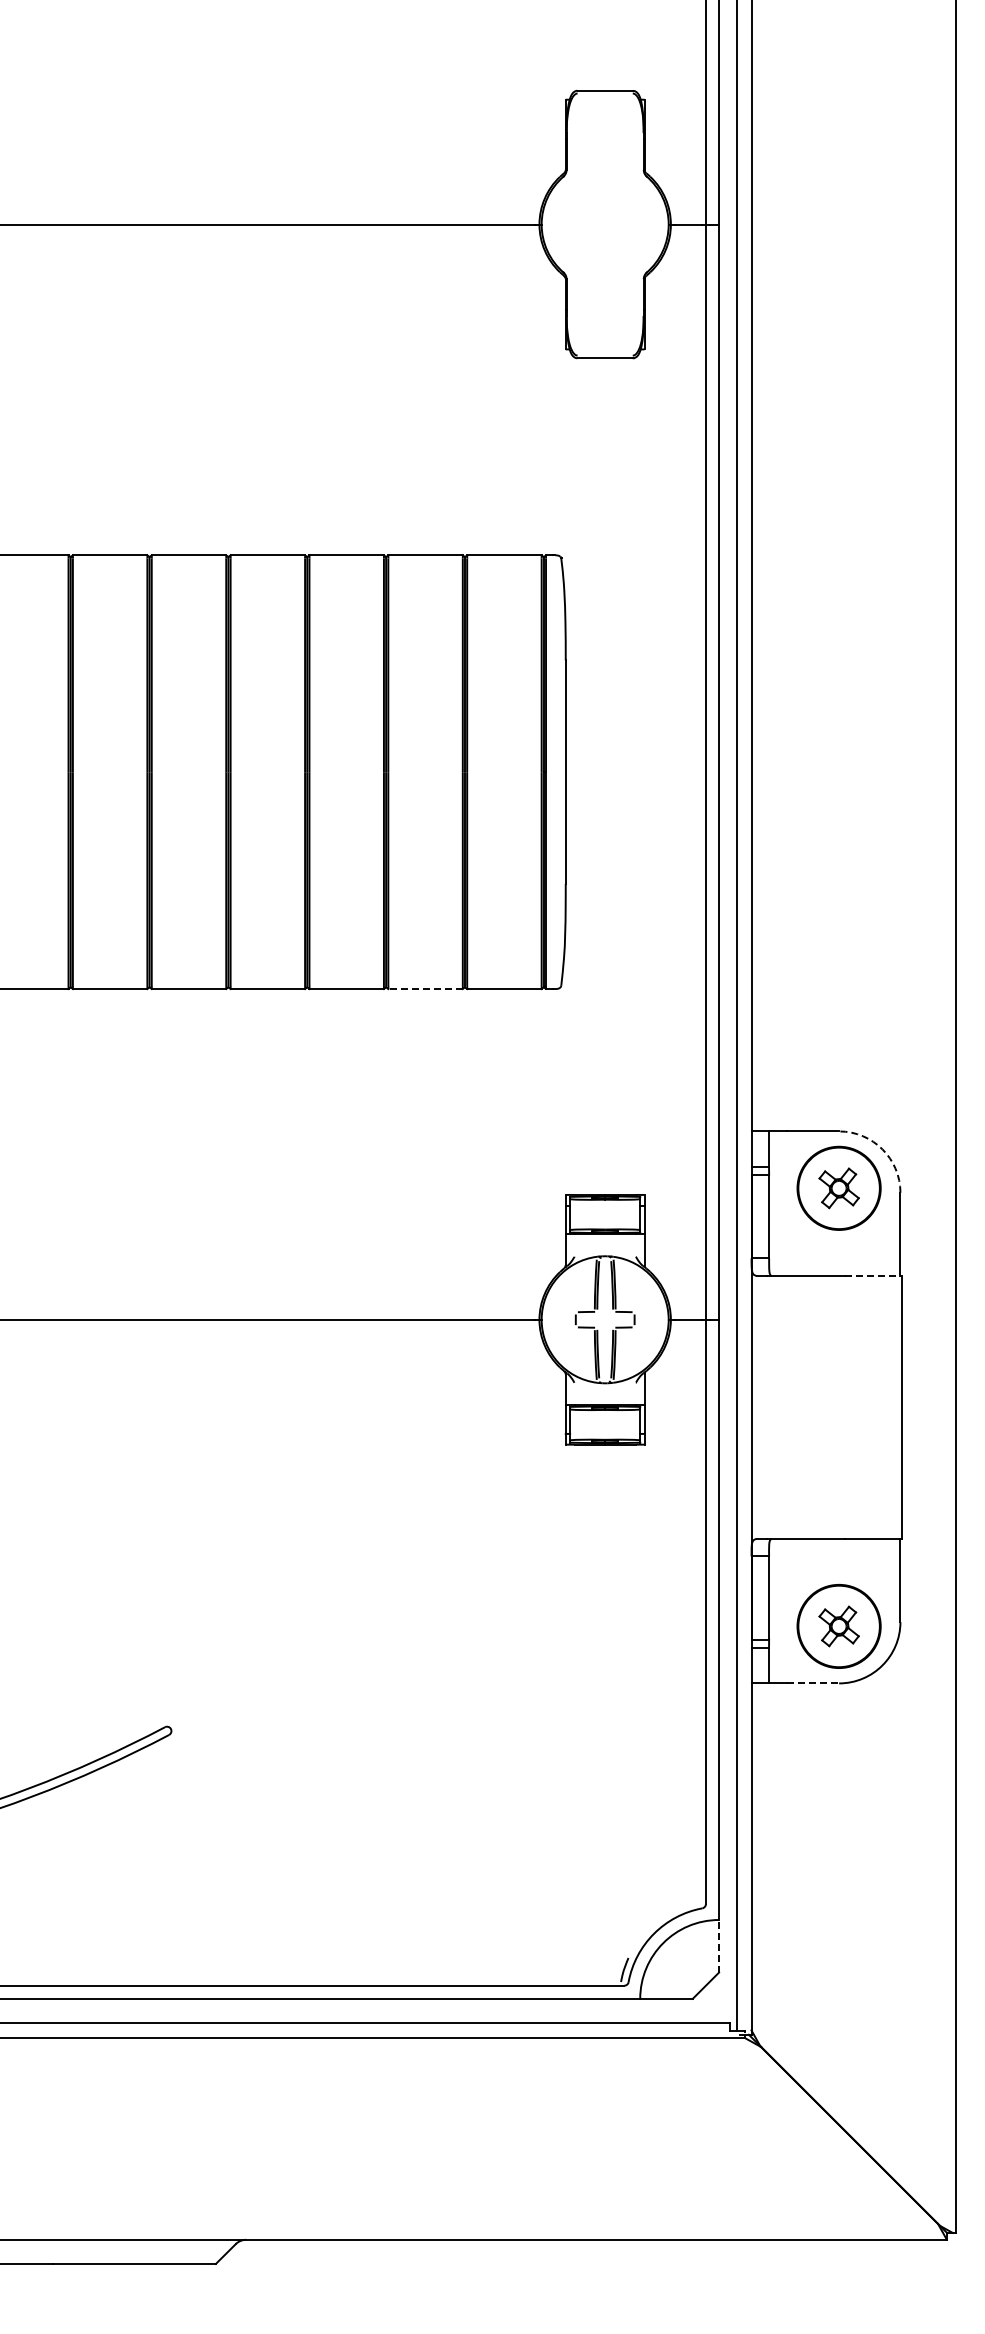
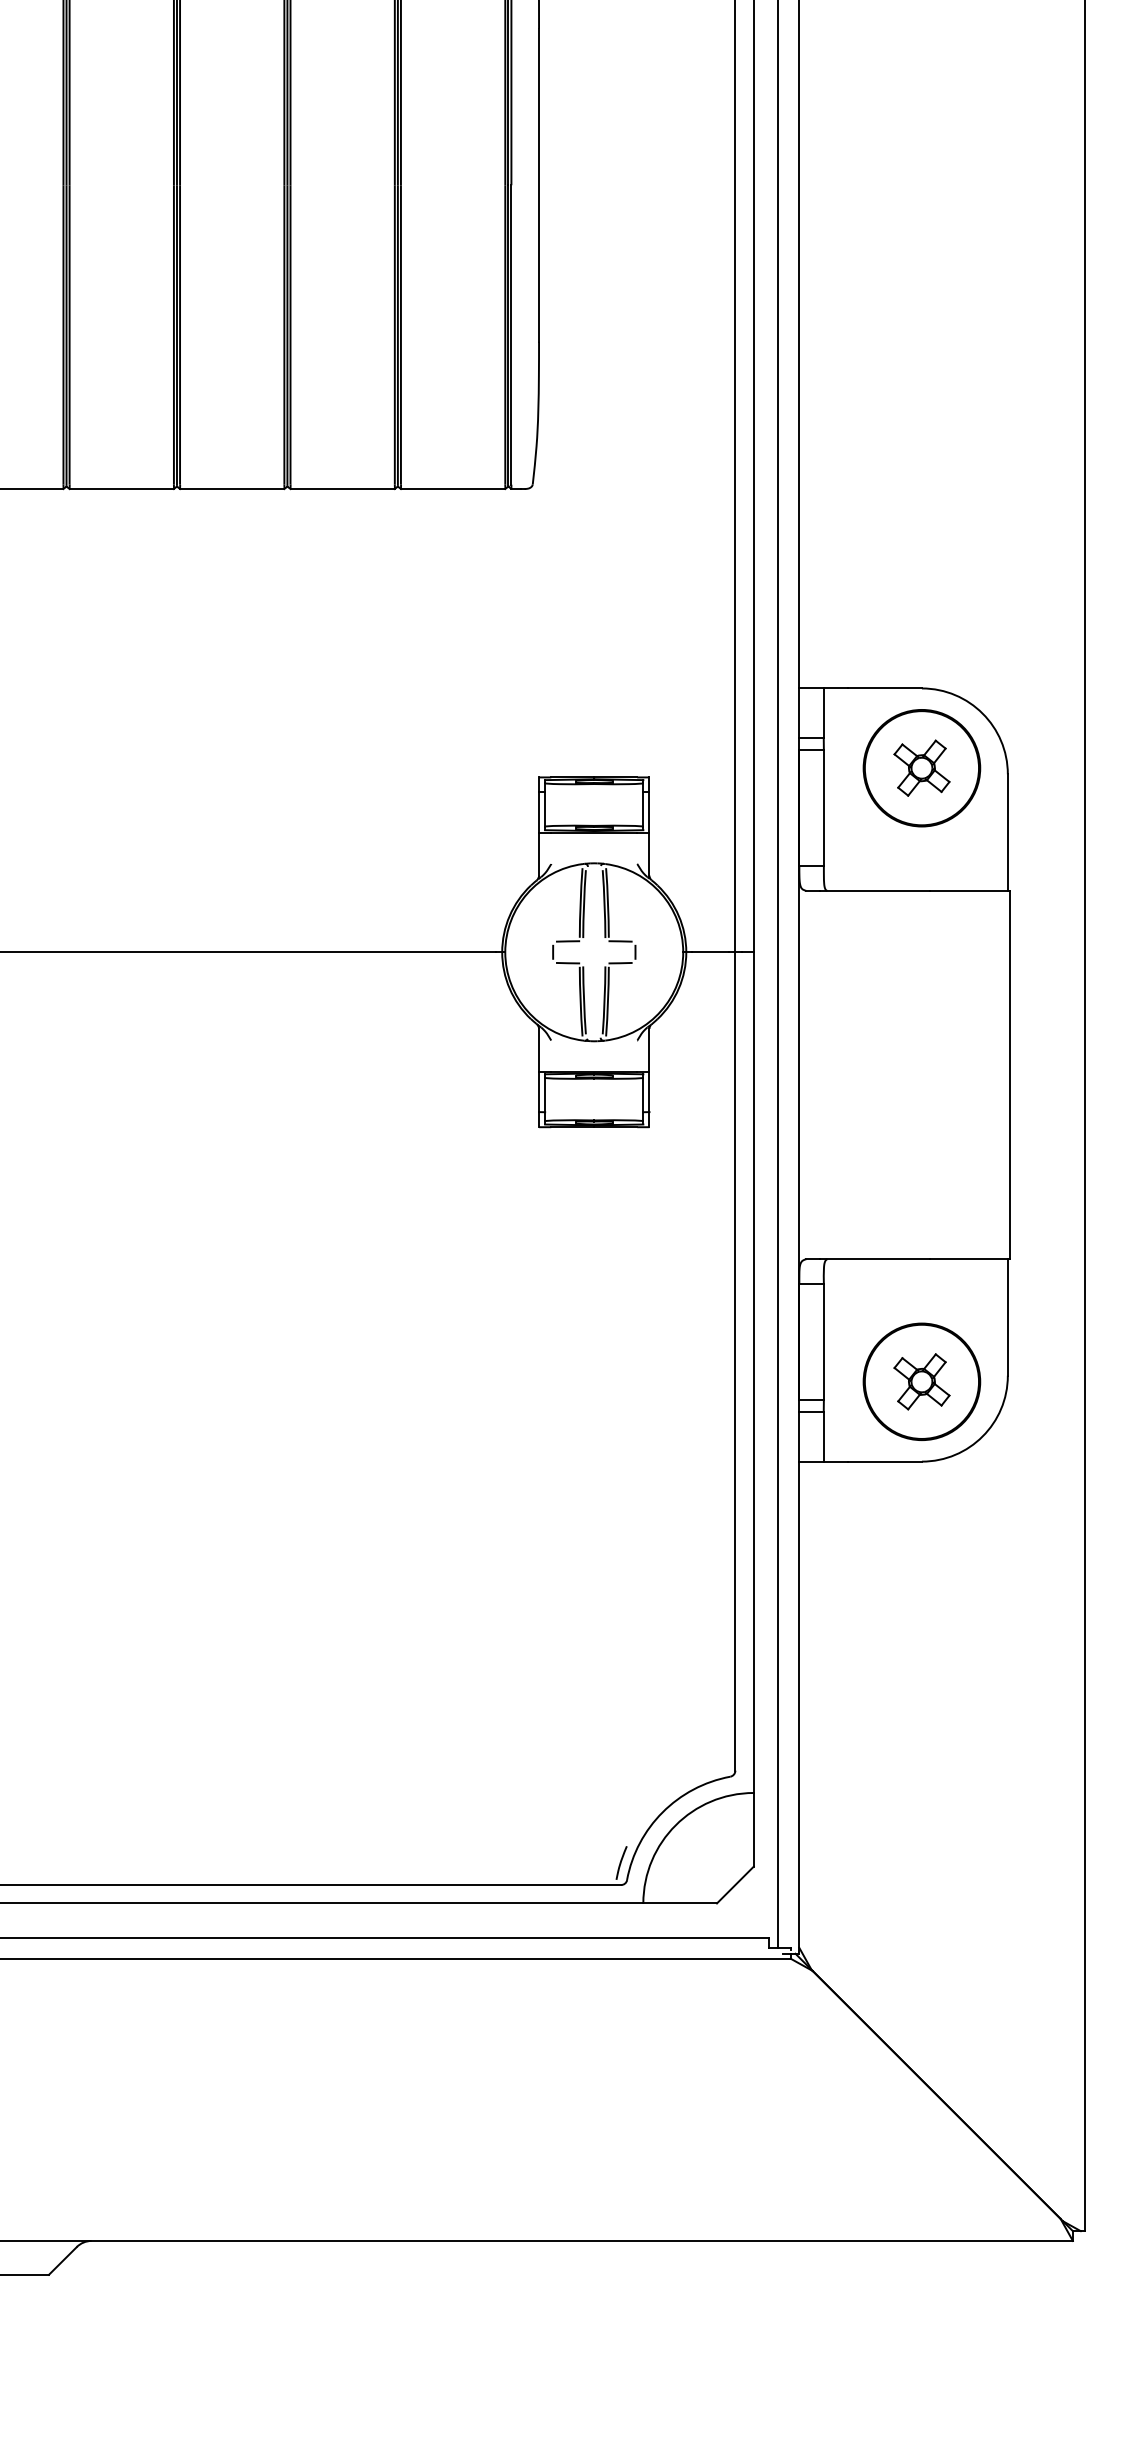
line: (425, 989) -> (342, 489), dashed -> solid
arc: (882, 1149) -> (982, 713), dashed -> solid
line: (873, 1275) -> (970, 890), dashed -> solid
line: (813, 1683) -> (886, 1461), dashed -> solid
line: (719, 1945) -> (754, 1828), dashed -> solid

